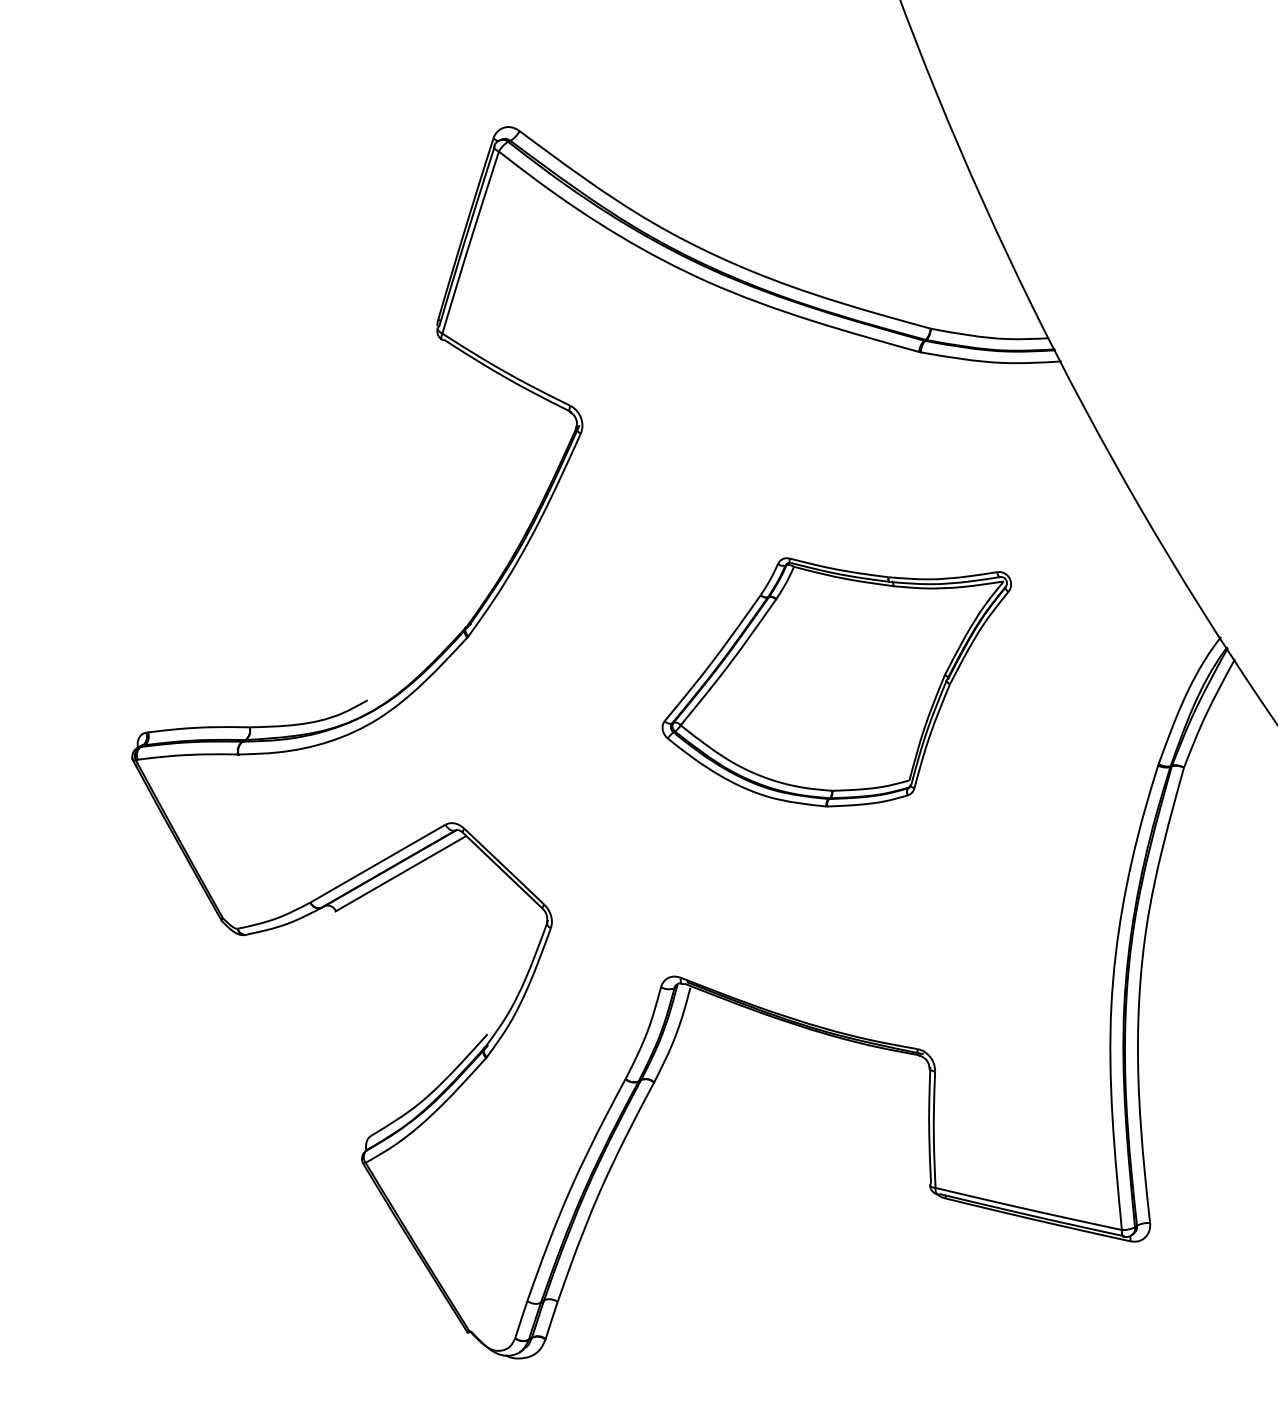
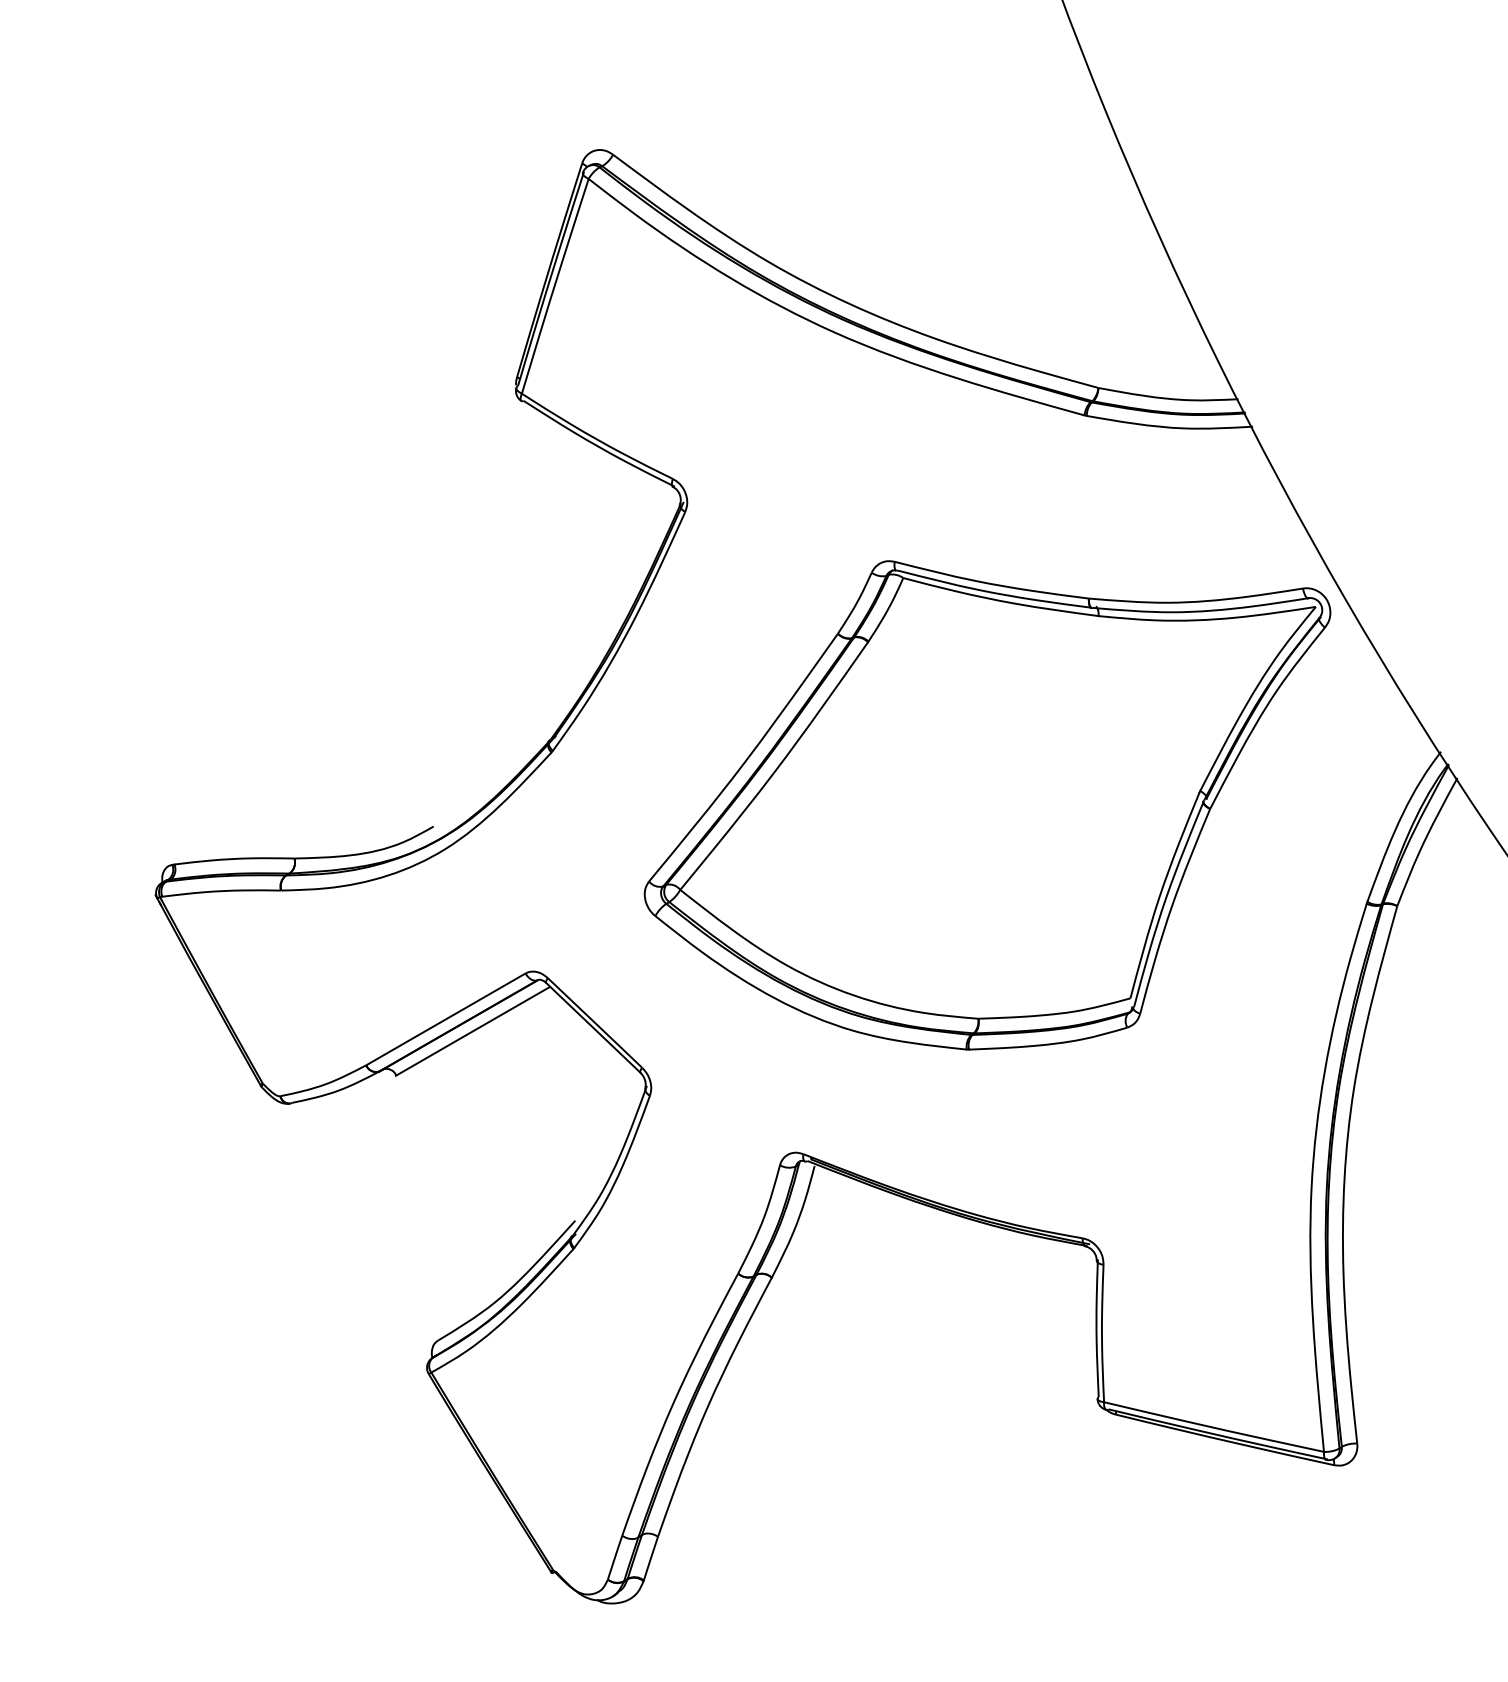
part: (836, 682) -> (987, 805), size x1.67

